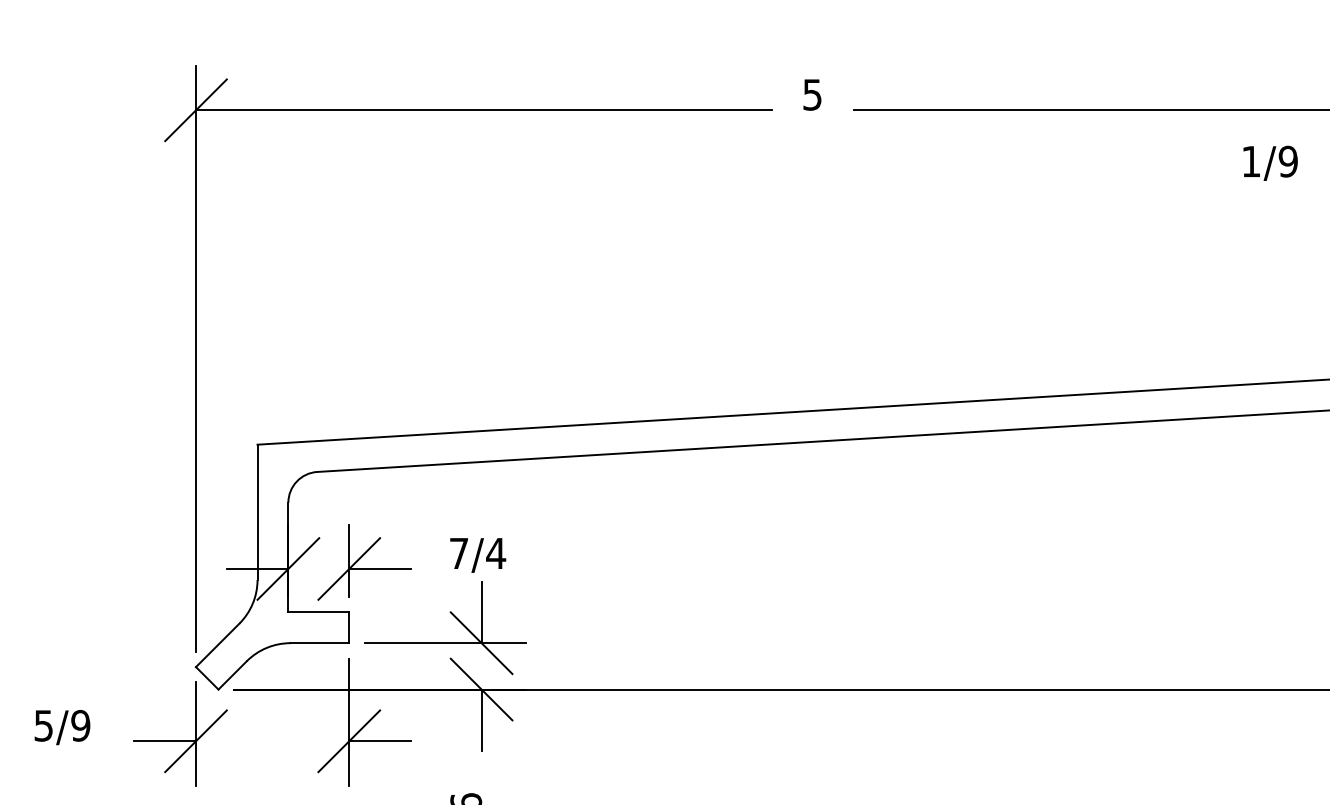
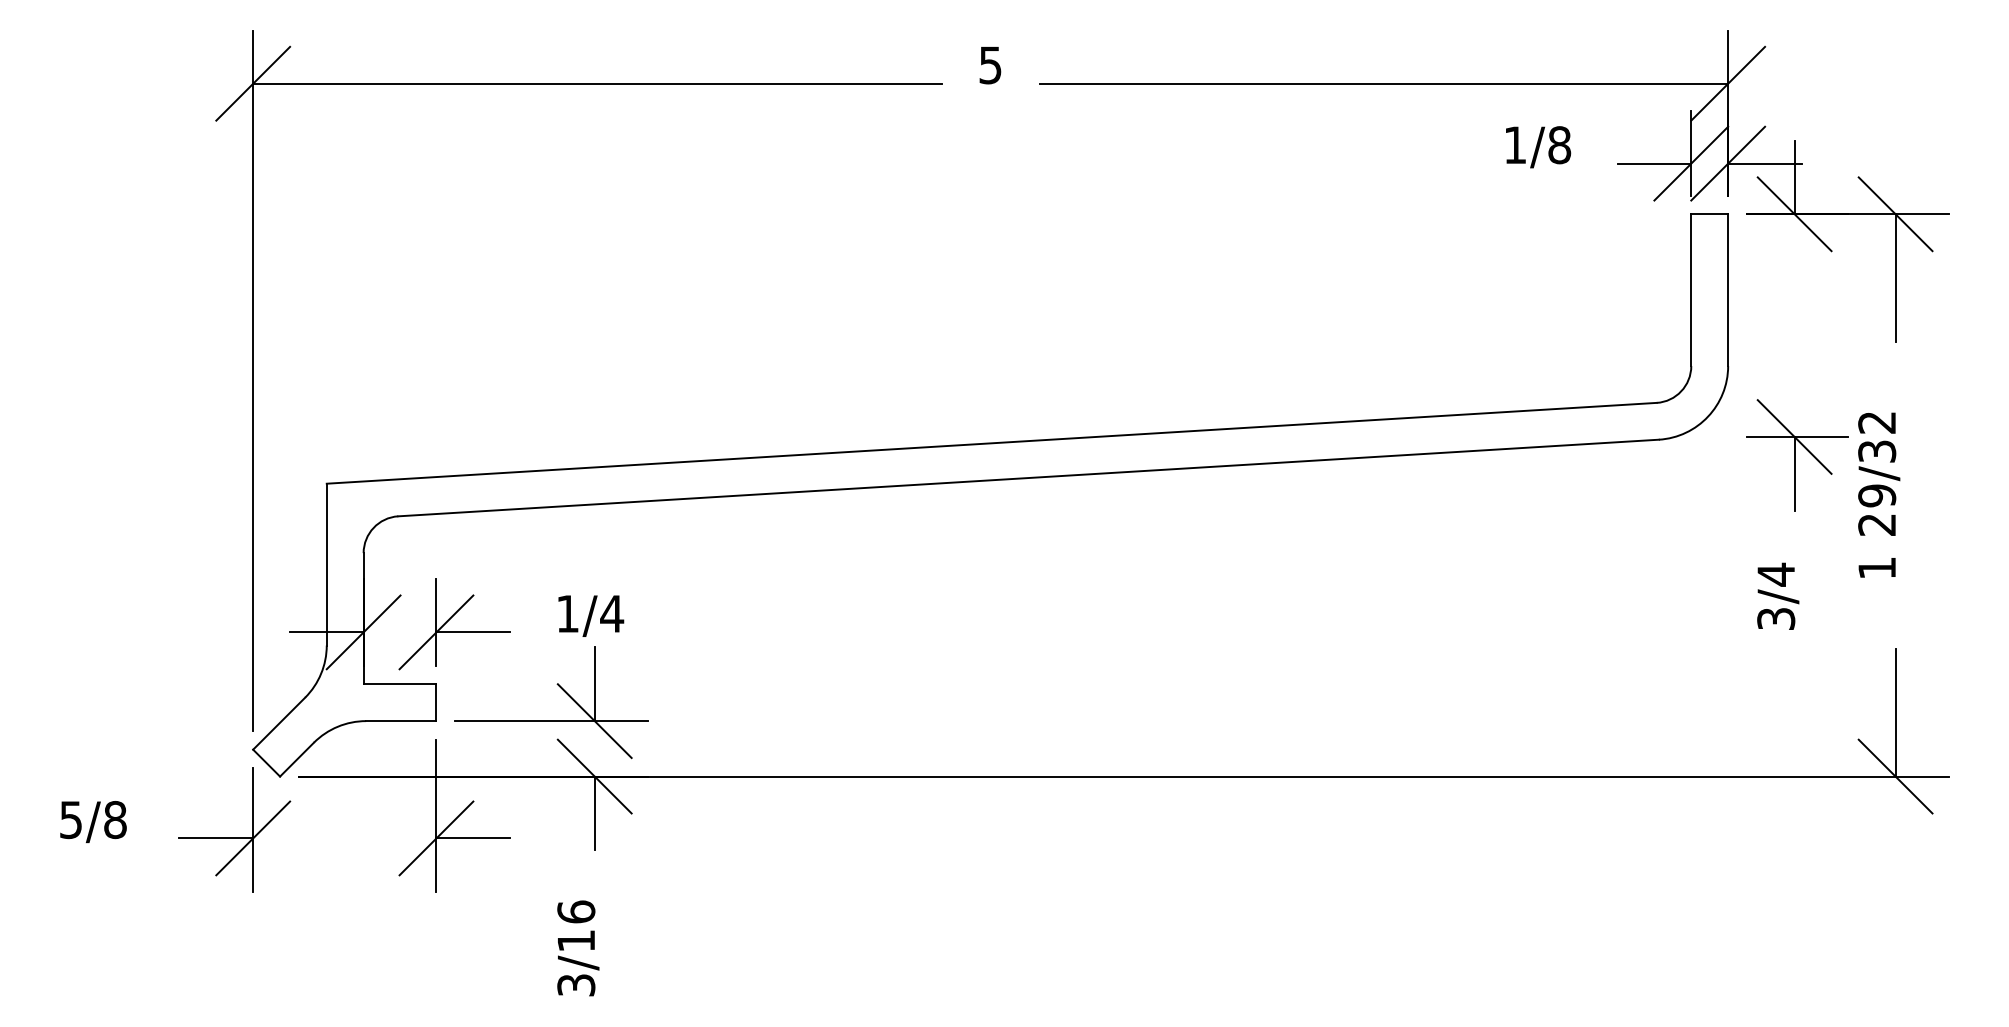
text: (1288, 161) -> (1559, 145), 1/9 -> 1/8
text: (458, 553) -> (567, 613), 7/4 -> 1/4
text: (80, 726) -> (115, 820), 5/9 -> 5/8

